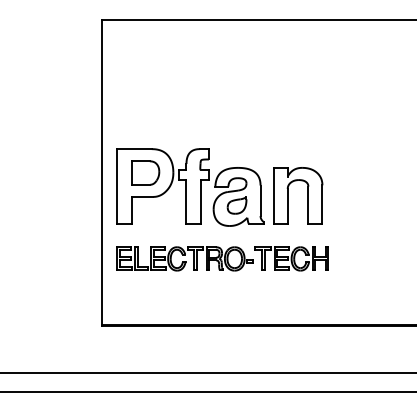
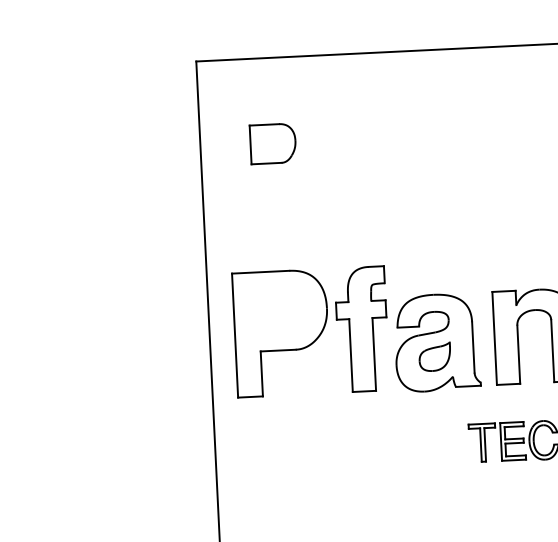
part: (145, 172) -> (272, 143), moved
part: (184, 258) -> (352, 448), removed

